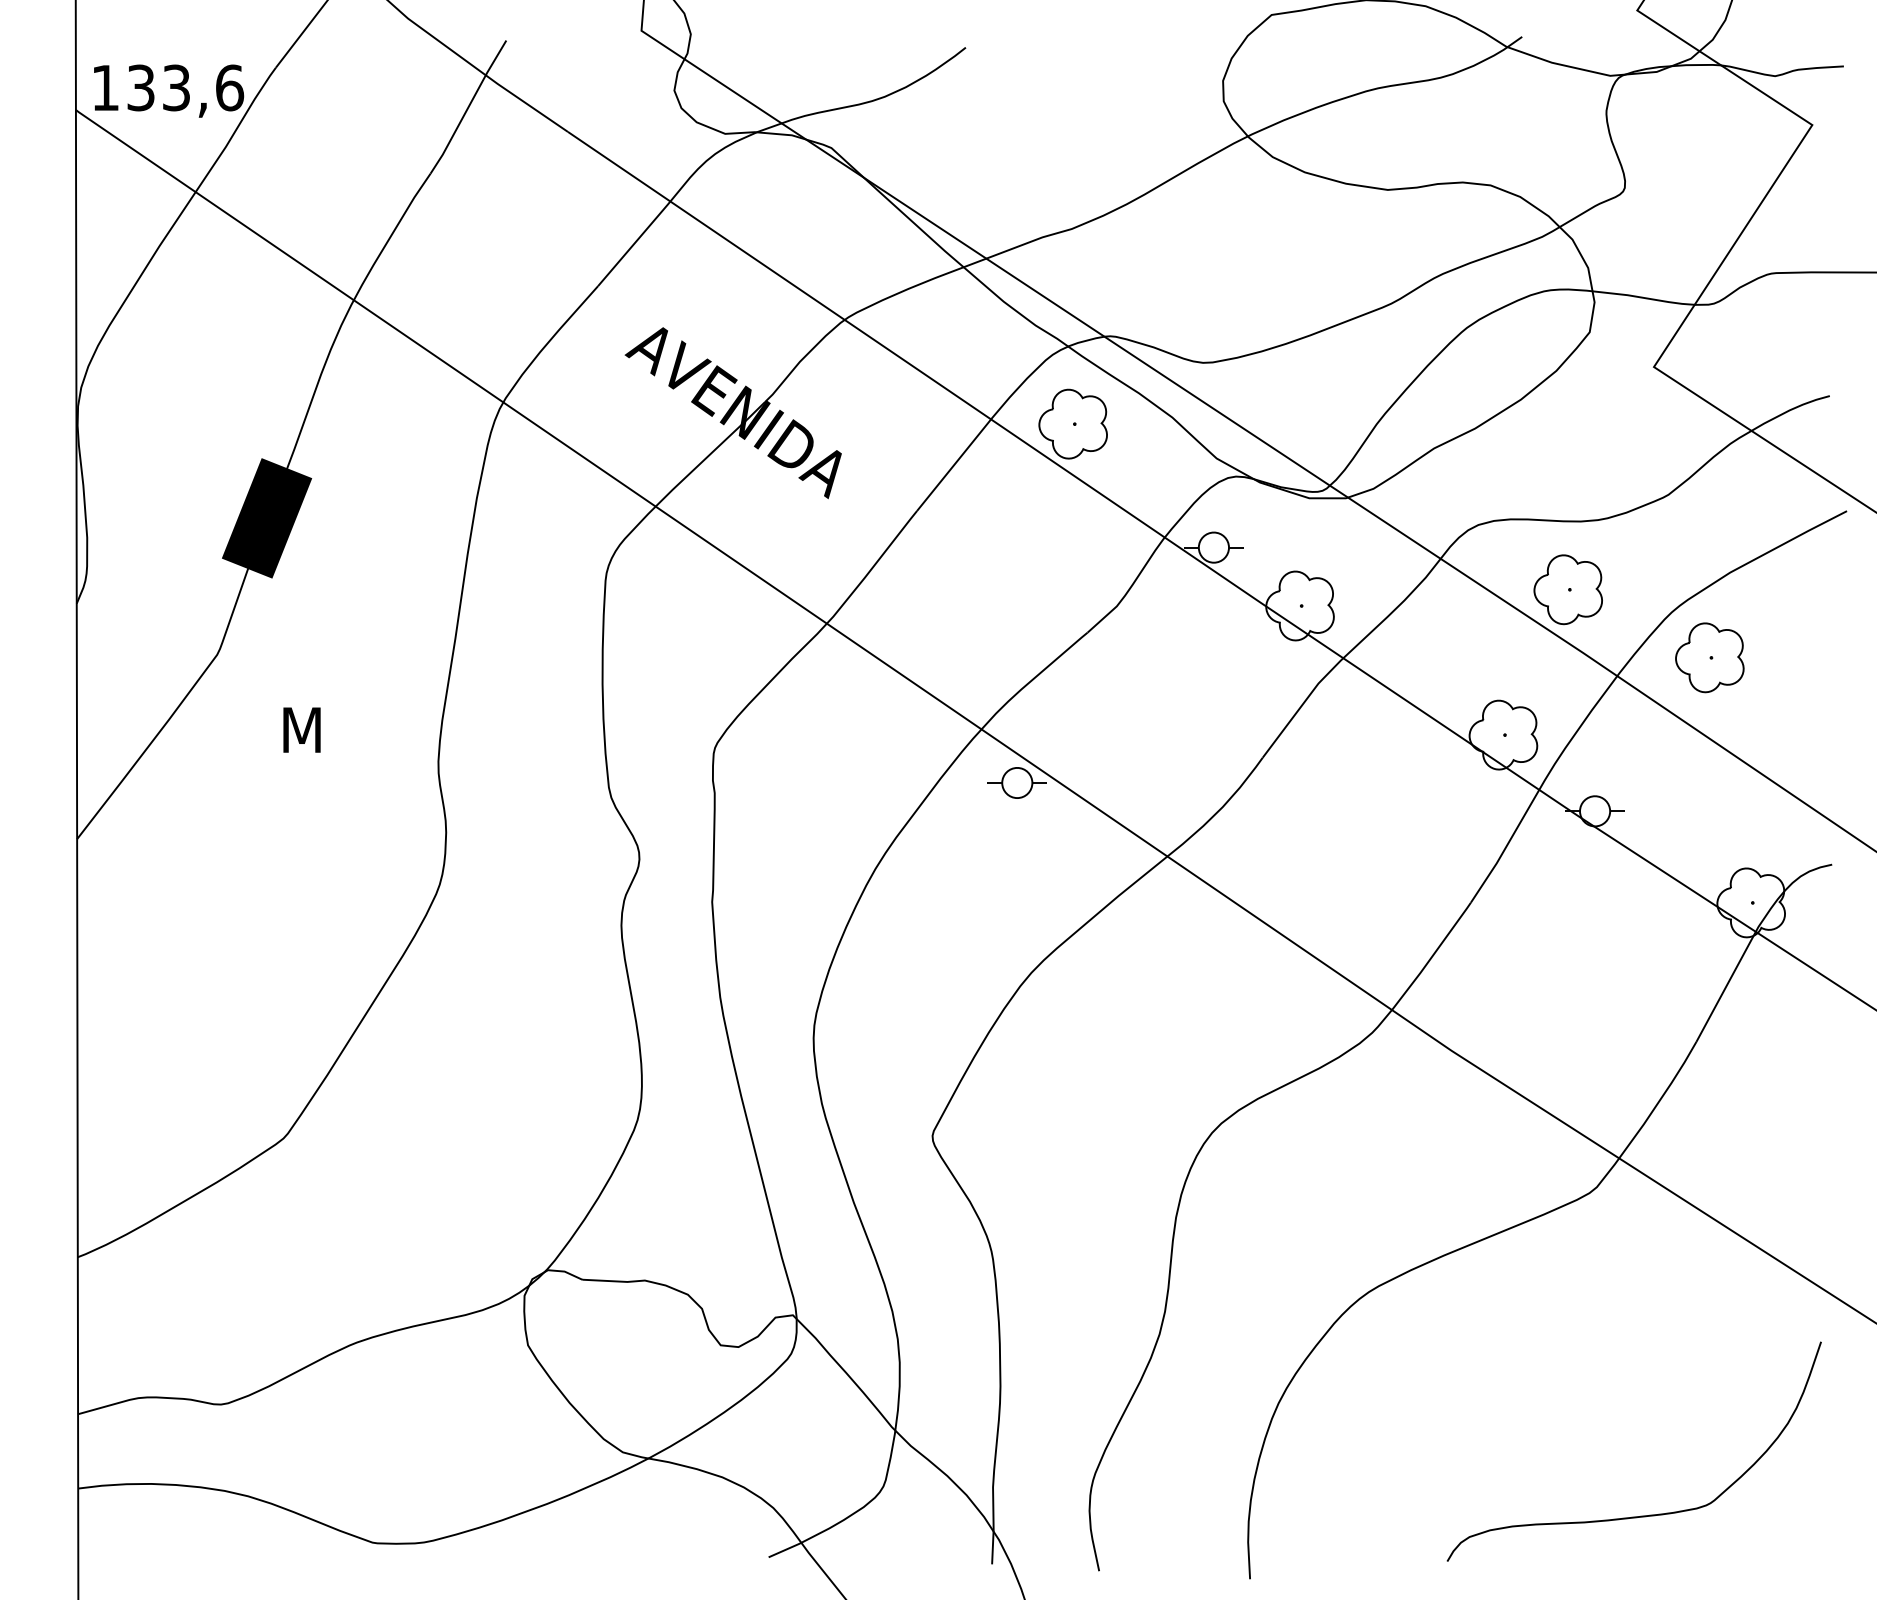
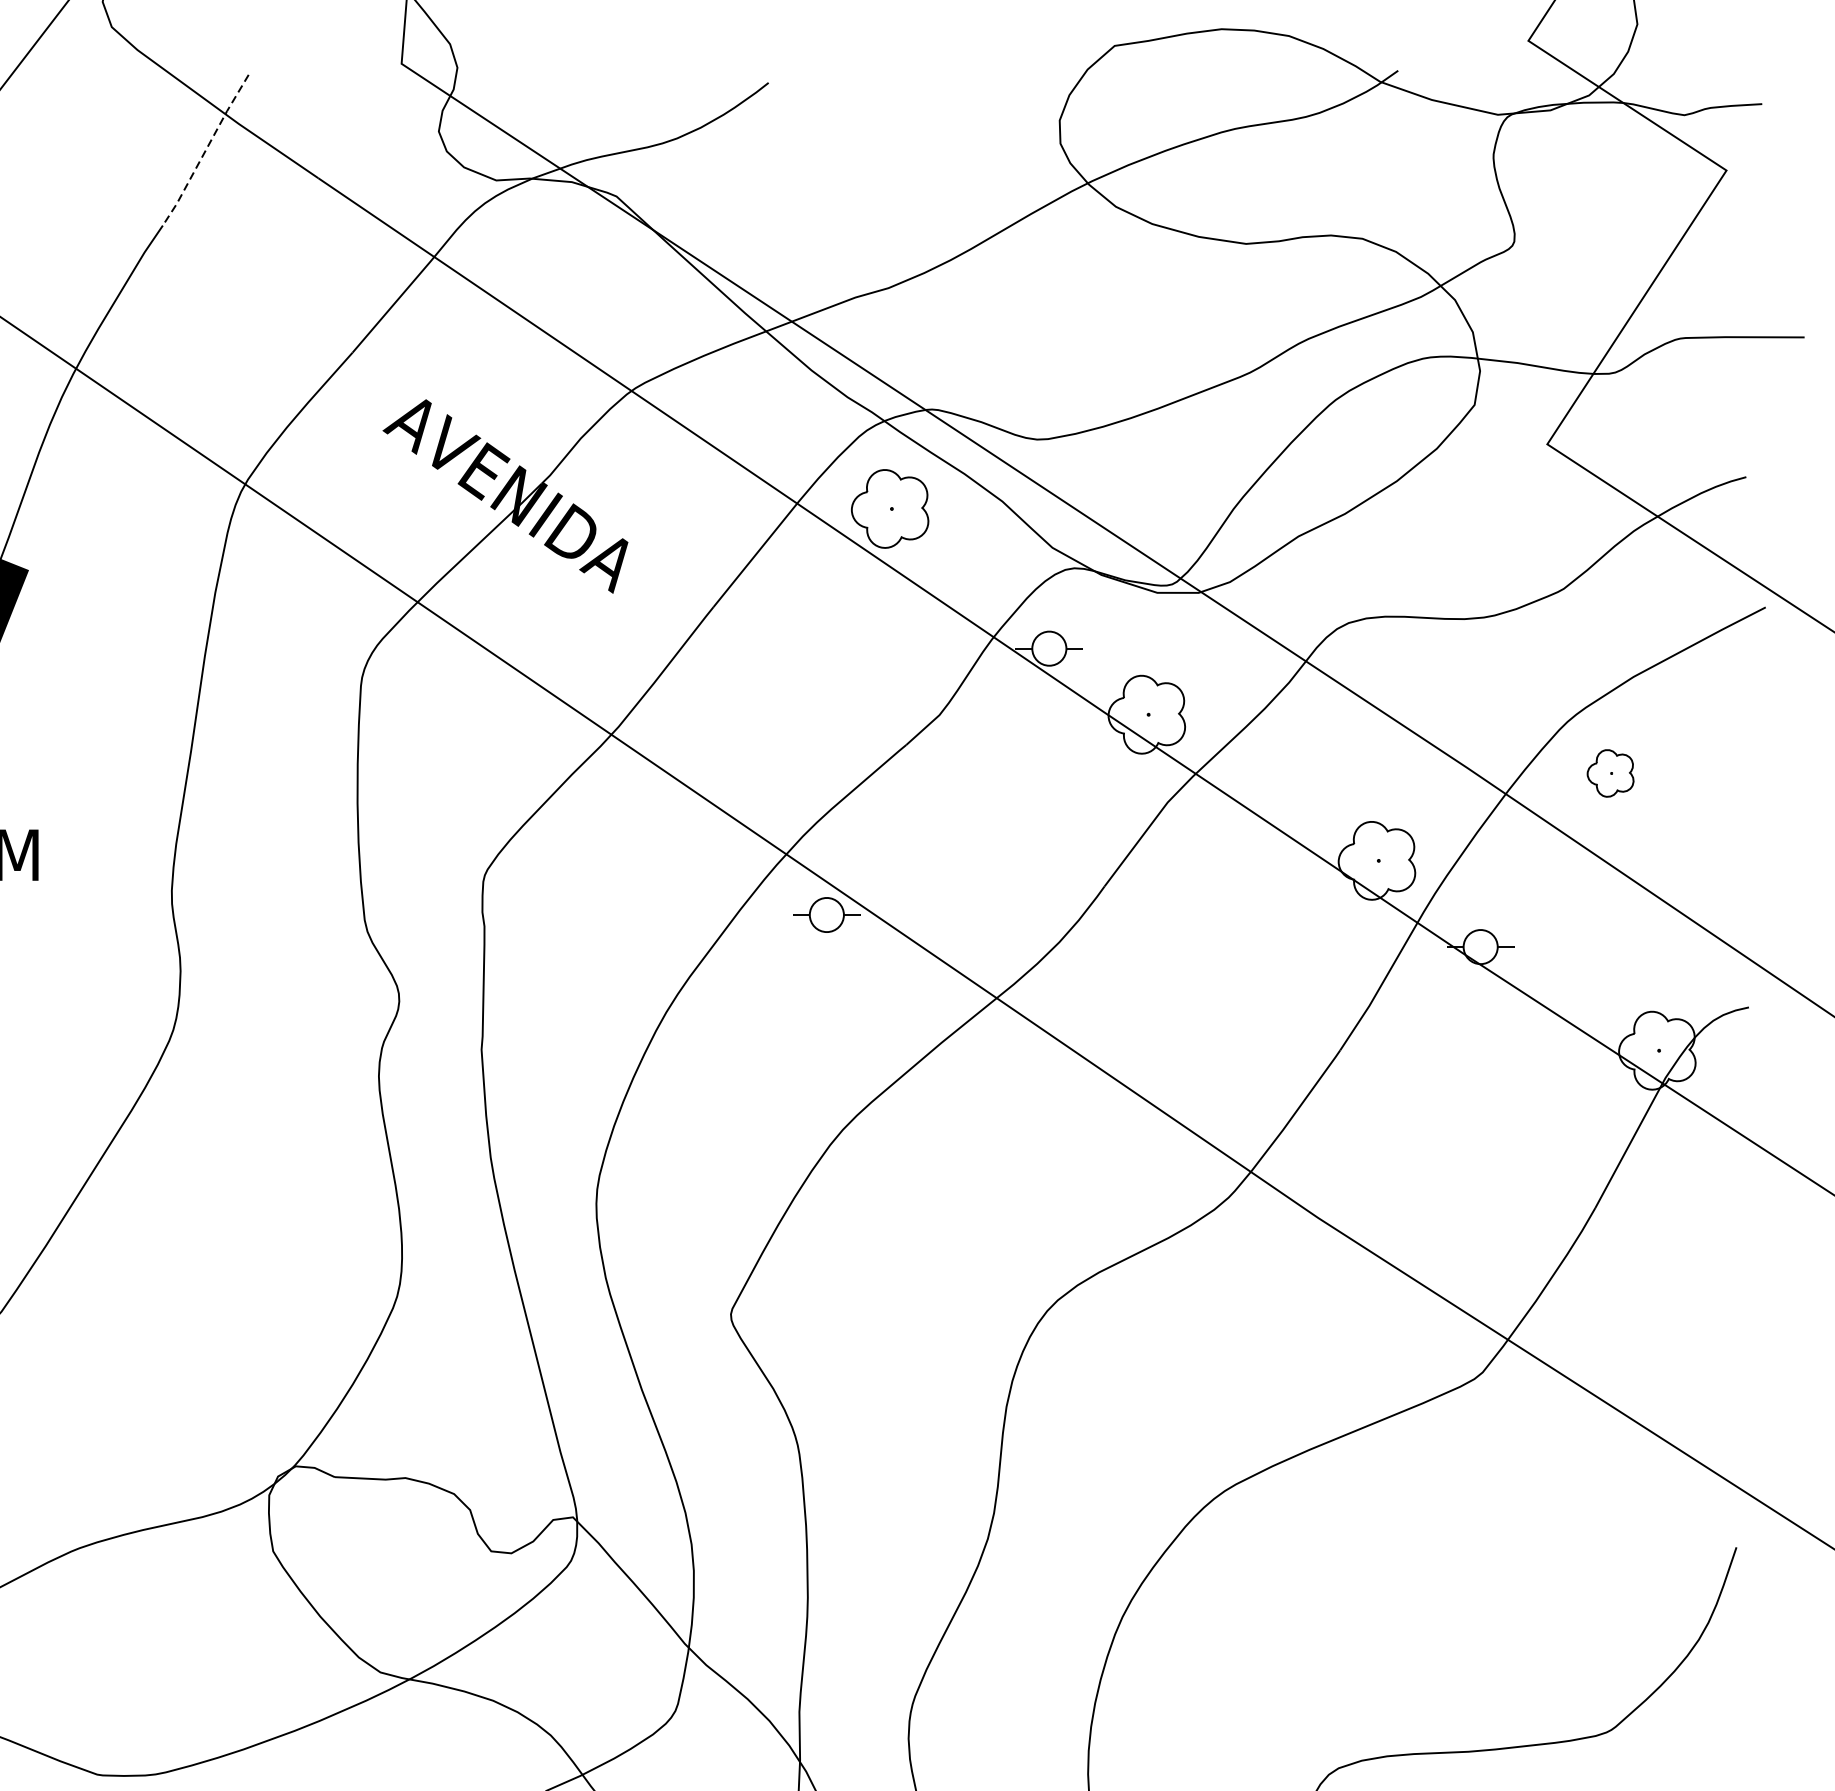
line: (468, 107) -> (205, 150), solid -> dashed
part: (1567, 589) -> (1449, 696), removed
part: (1709, 657) -> (1610, 773), size x0.6

